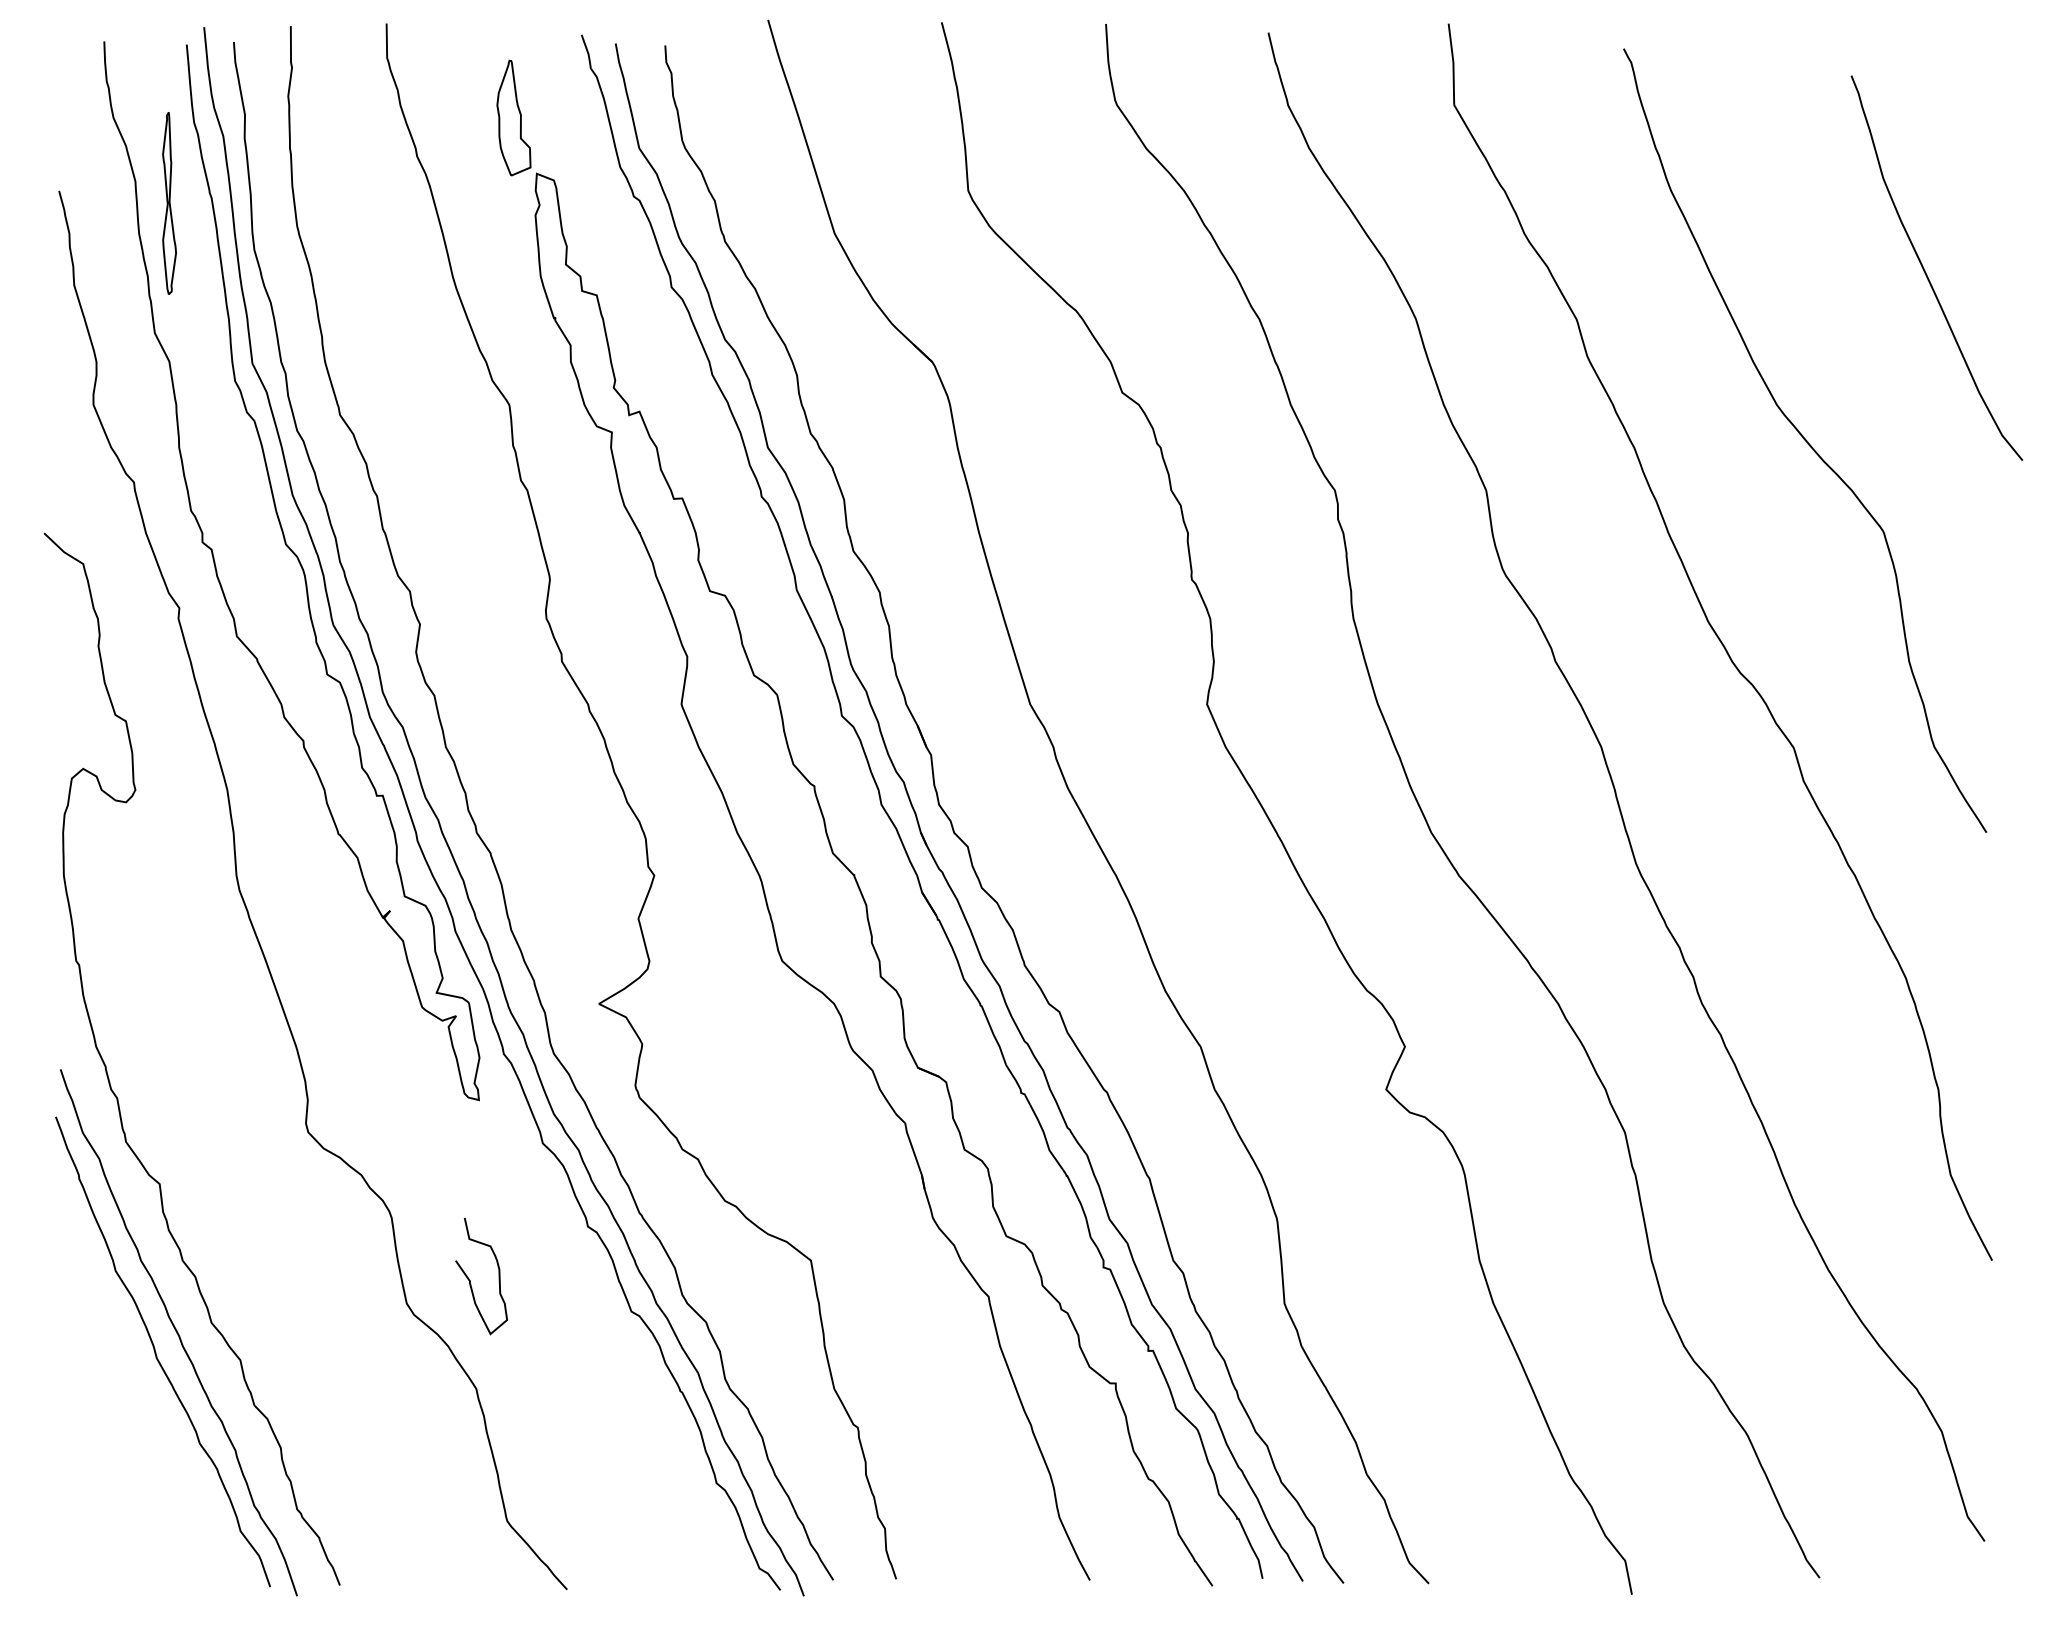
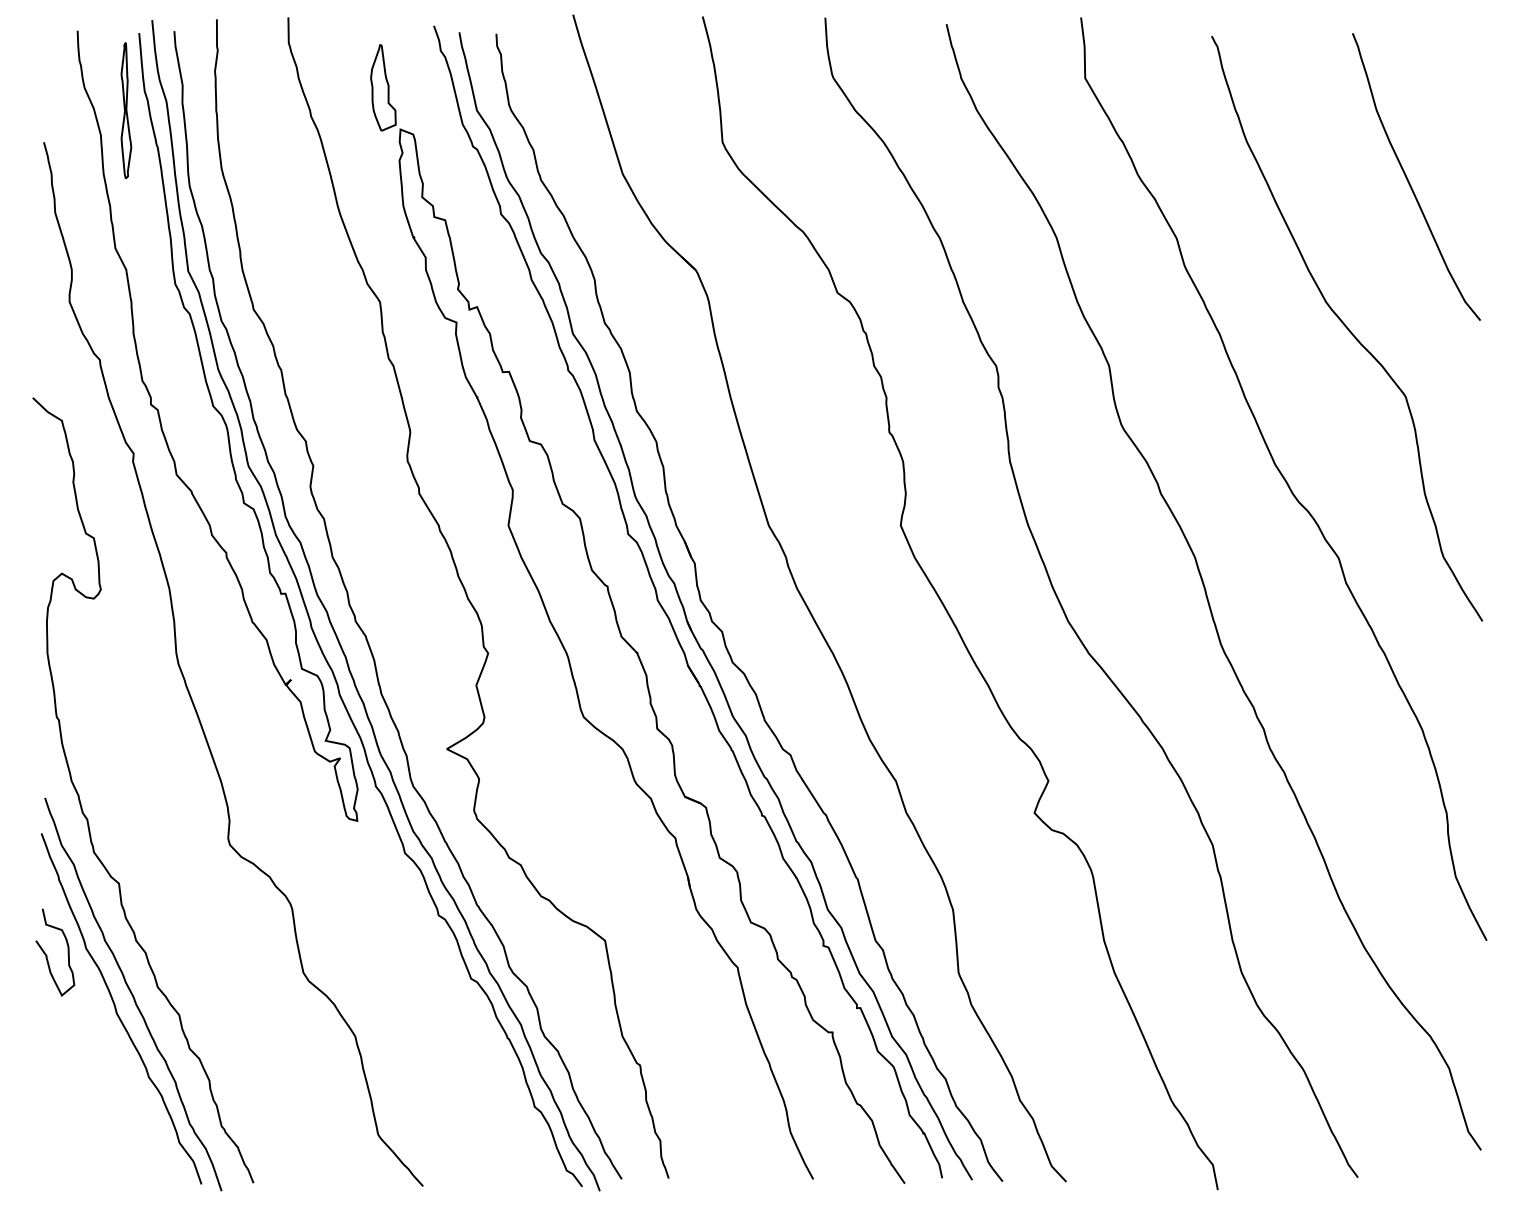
part: (169, 203) -> (126, 110), moved
curve: (1926, 271) -> (1408, 179), moved
curve: (471, 1280) -> (47, 955), moved

